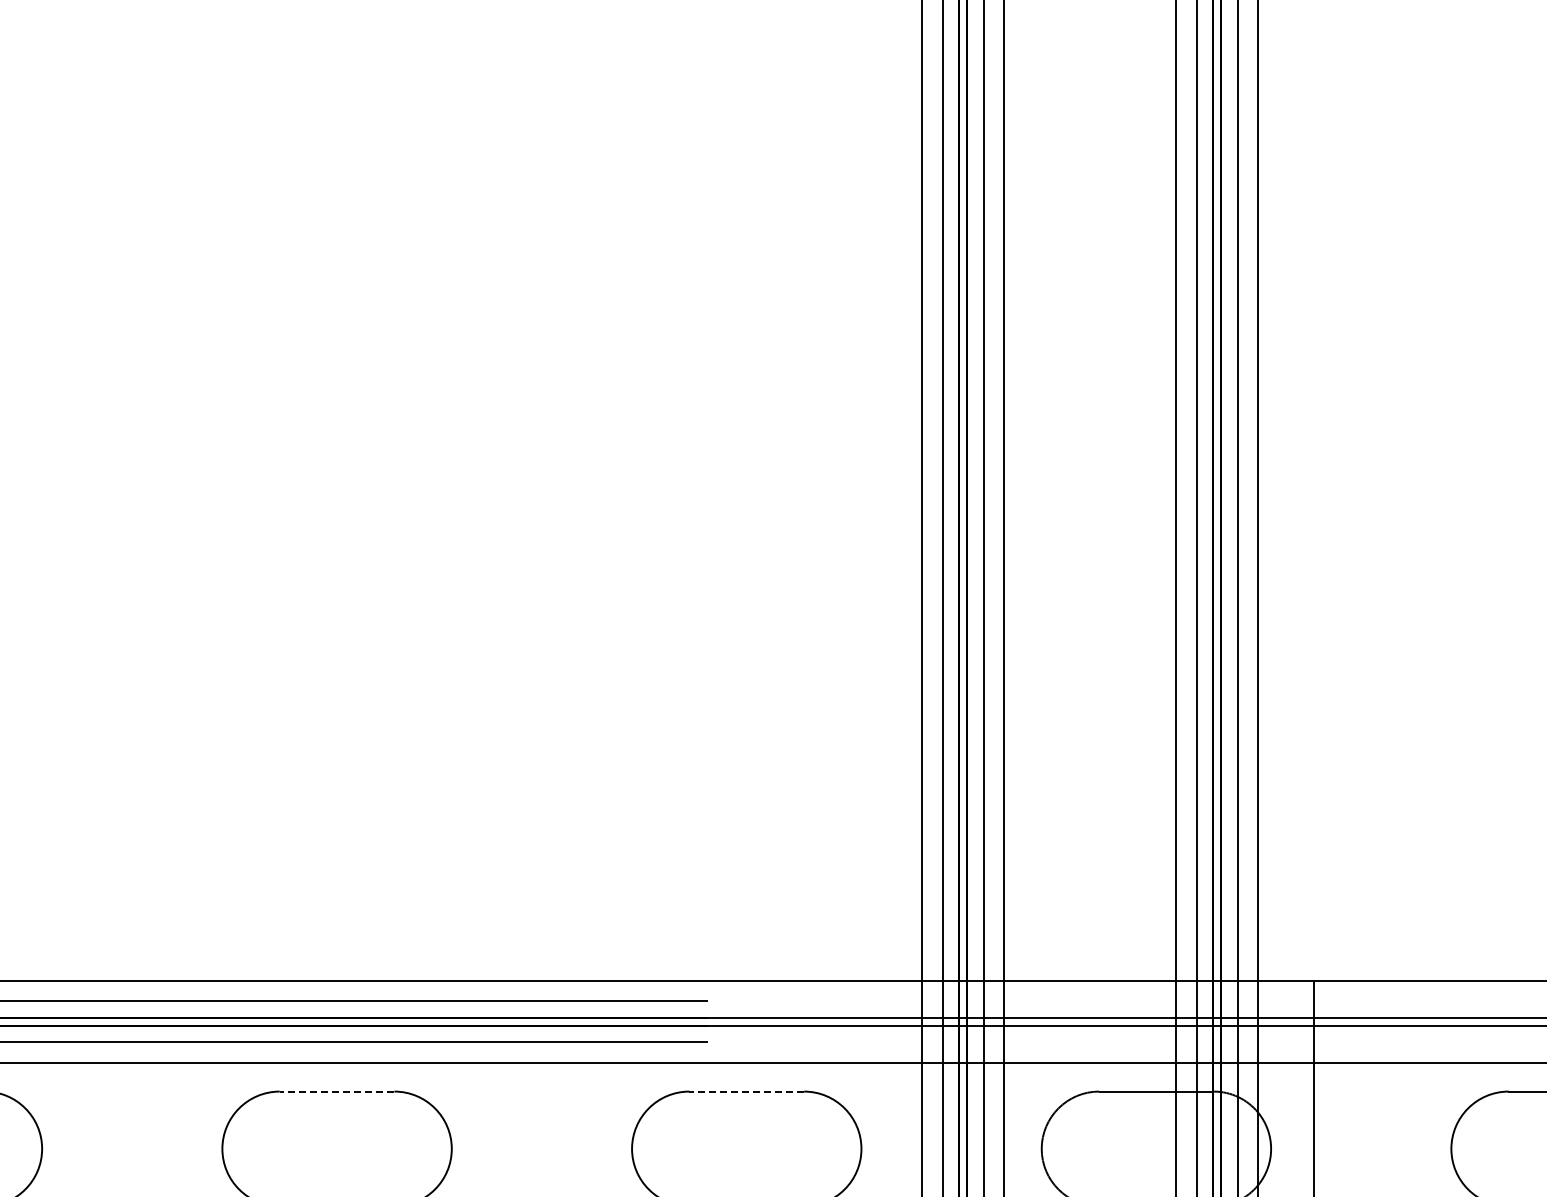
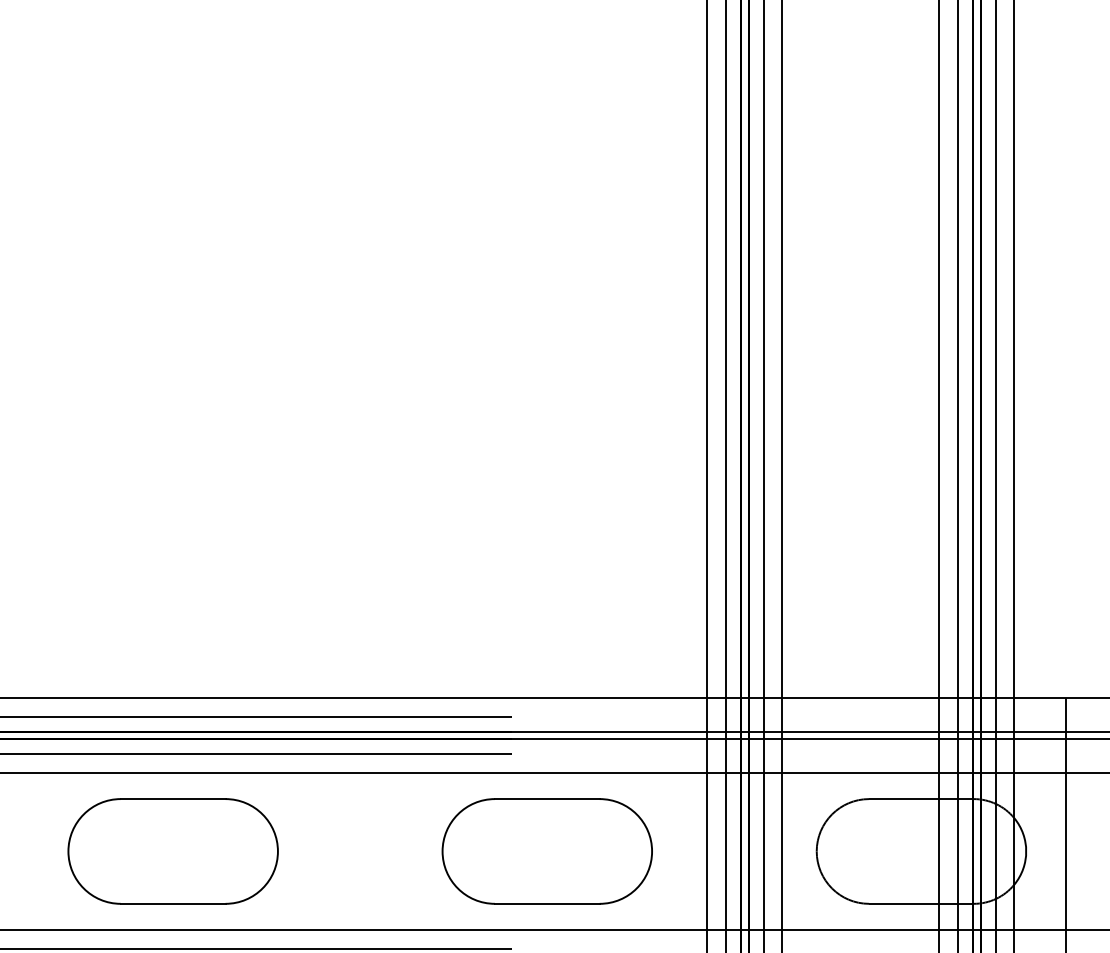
line: (336, 1091) -> (172, 799), dashed -> solid
line: (746, 1091) -> (547, 799), dashed -> solid

